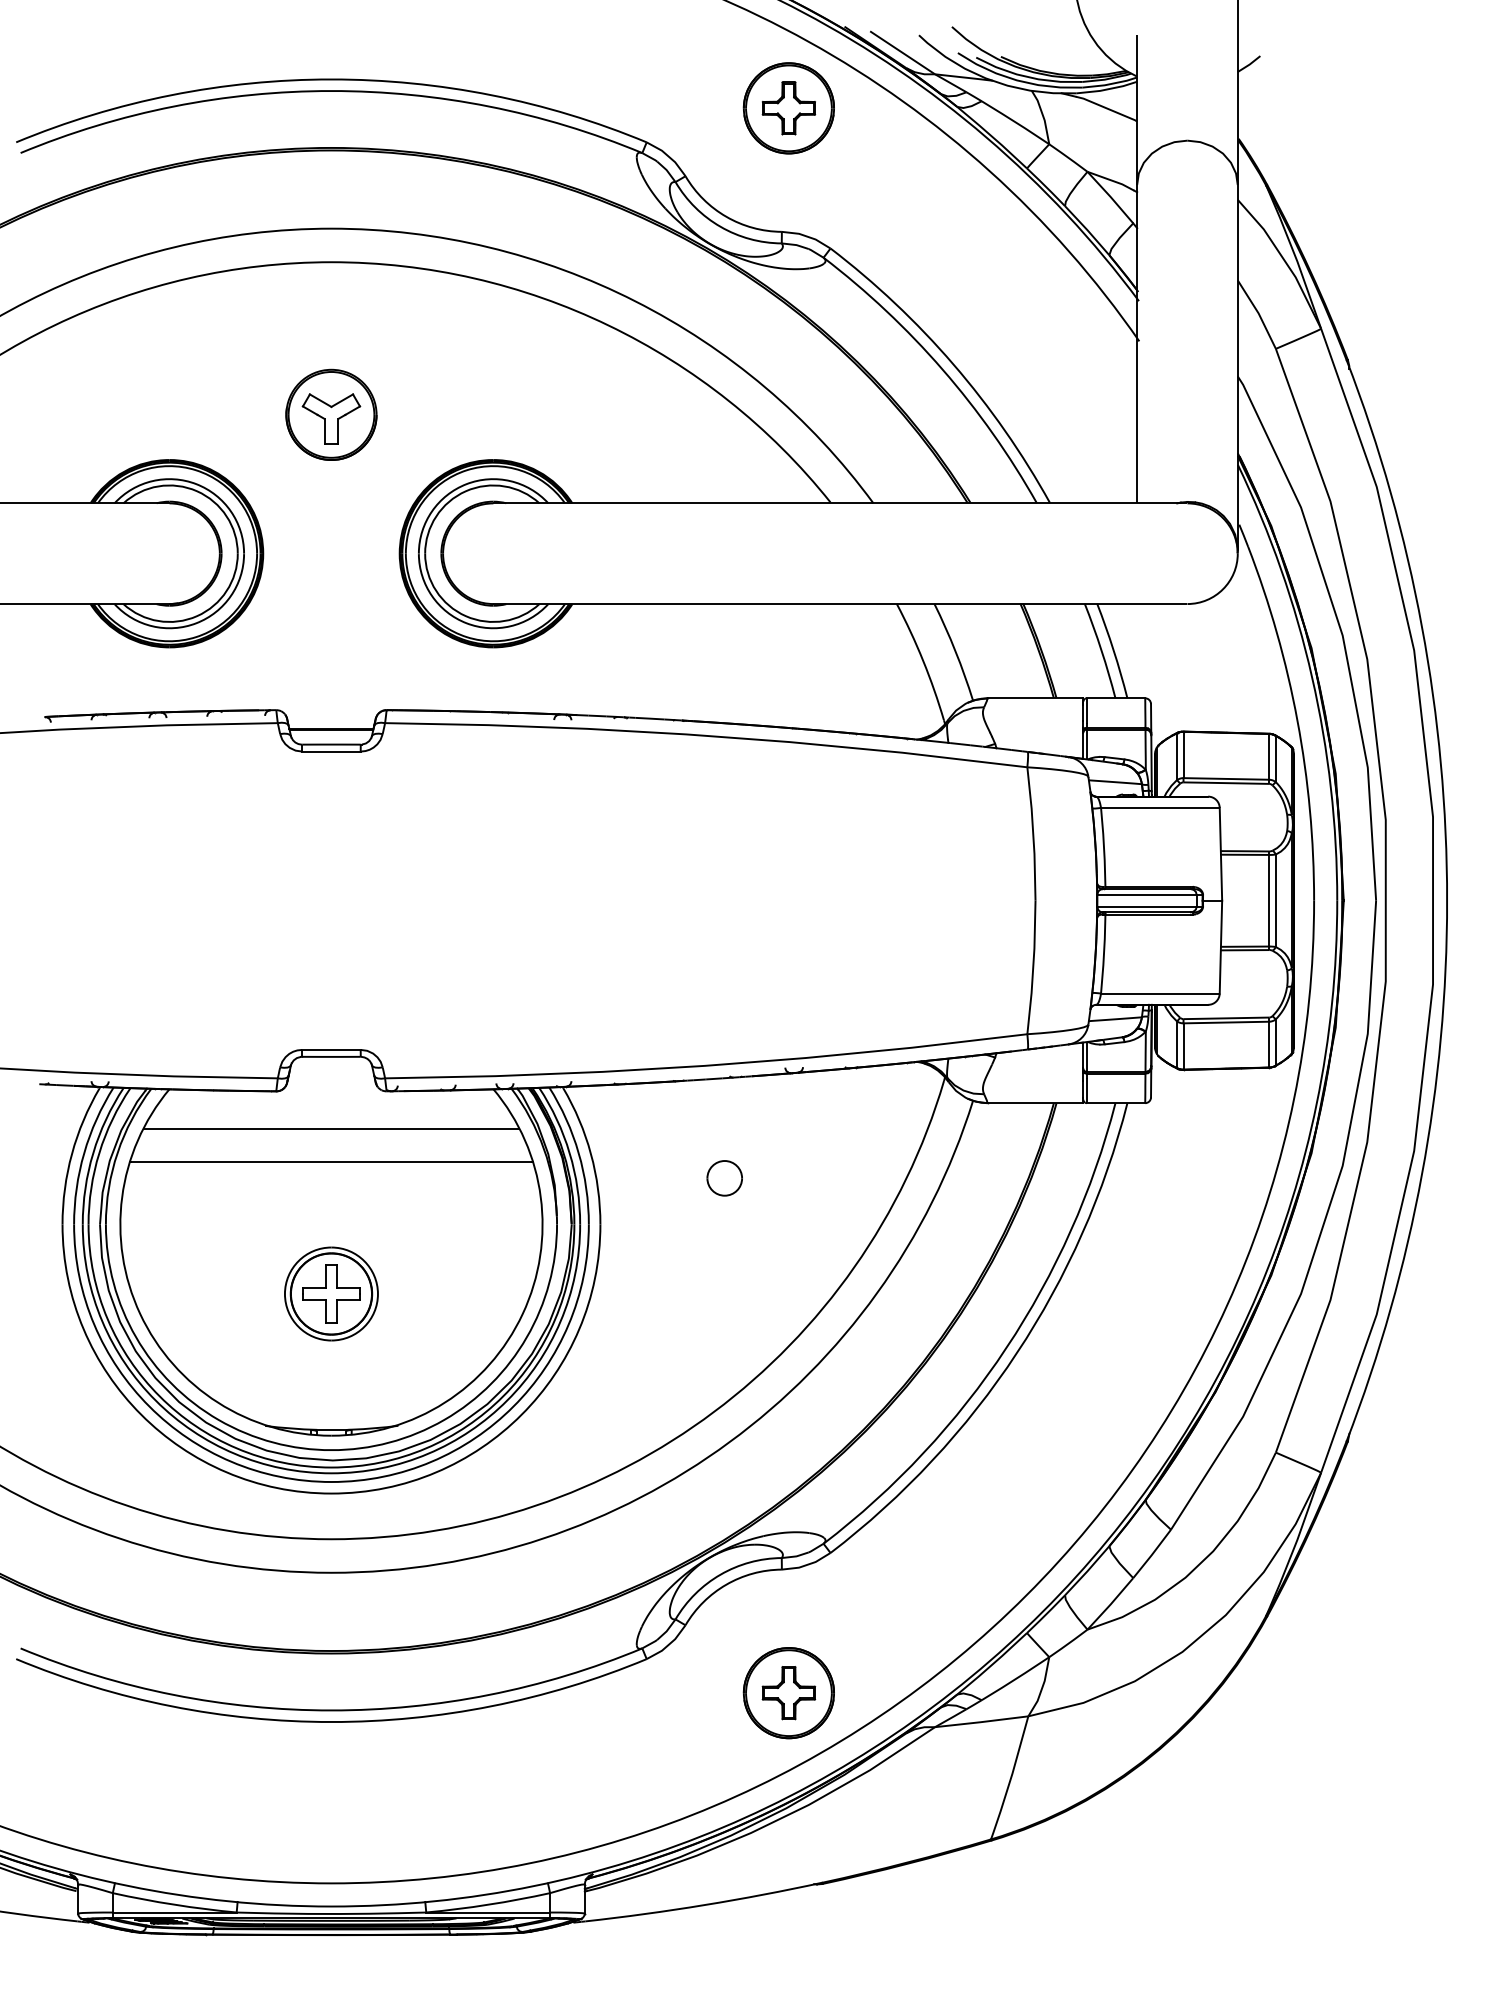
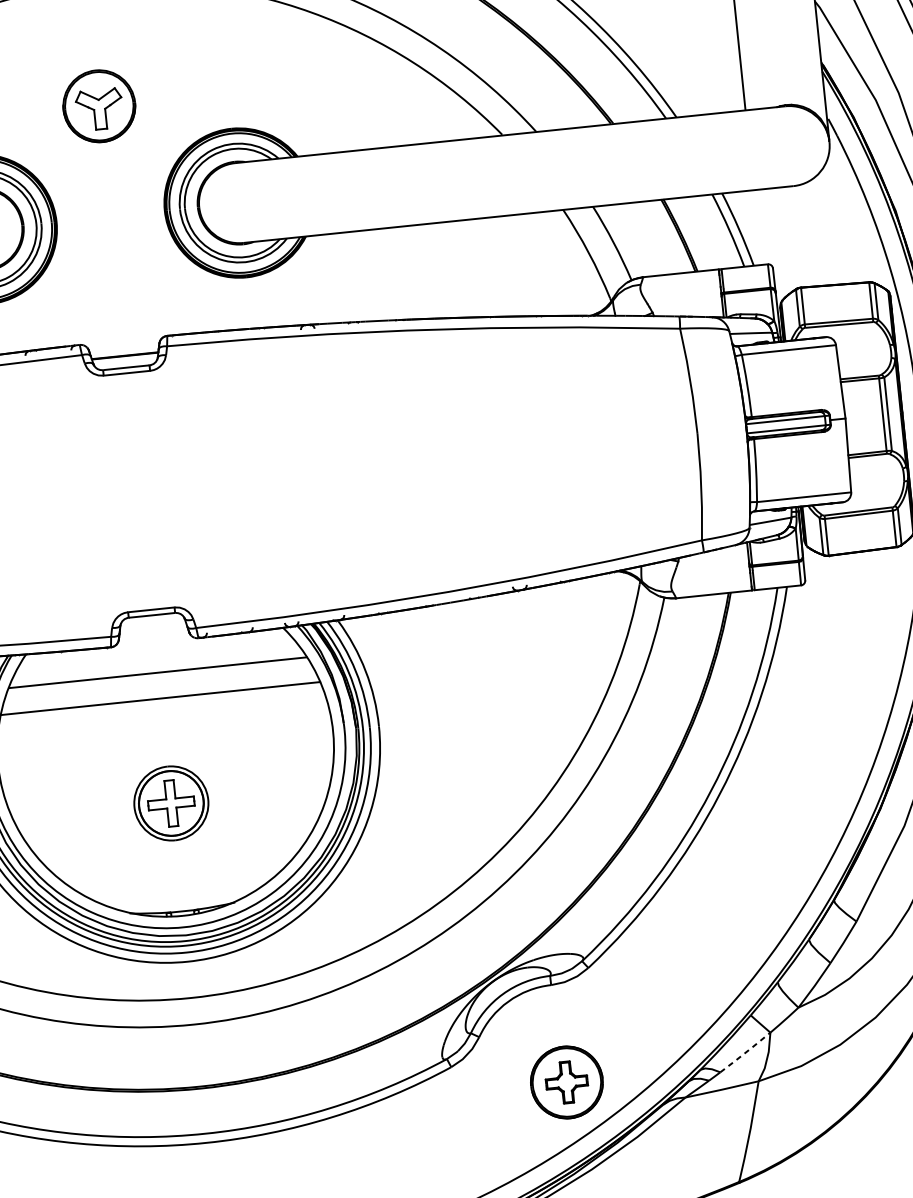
part: (724, 1178) -> (473, 679), removed
line: (1015, 1679) -> (745, 1053), solid -> dashed

